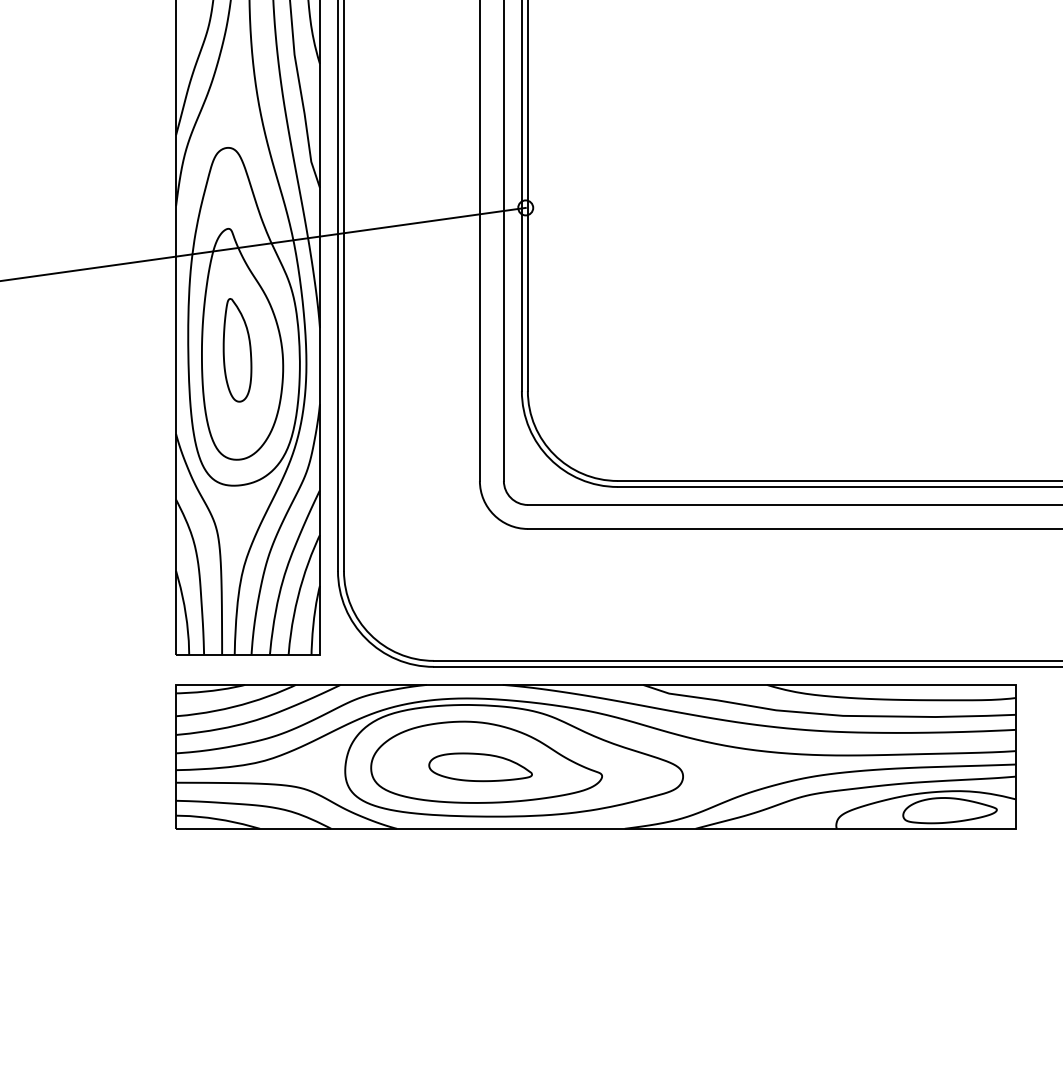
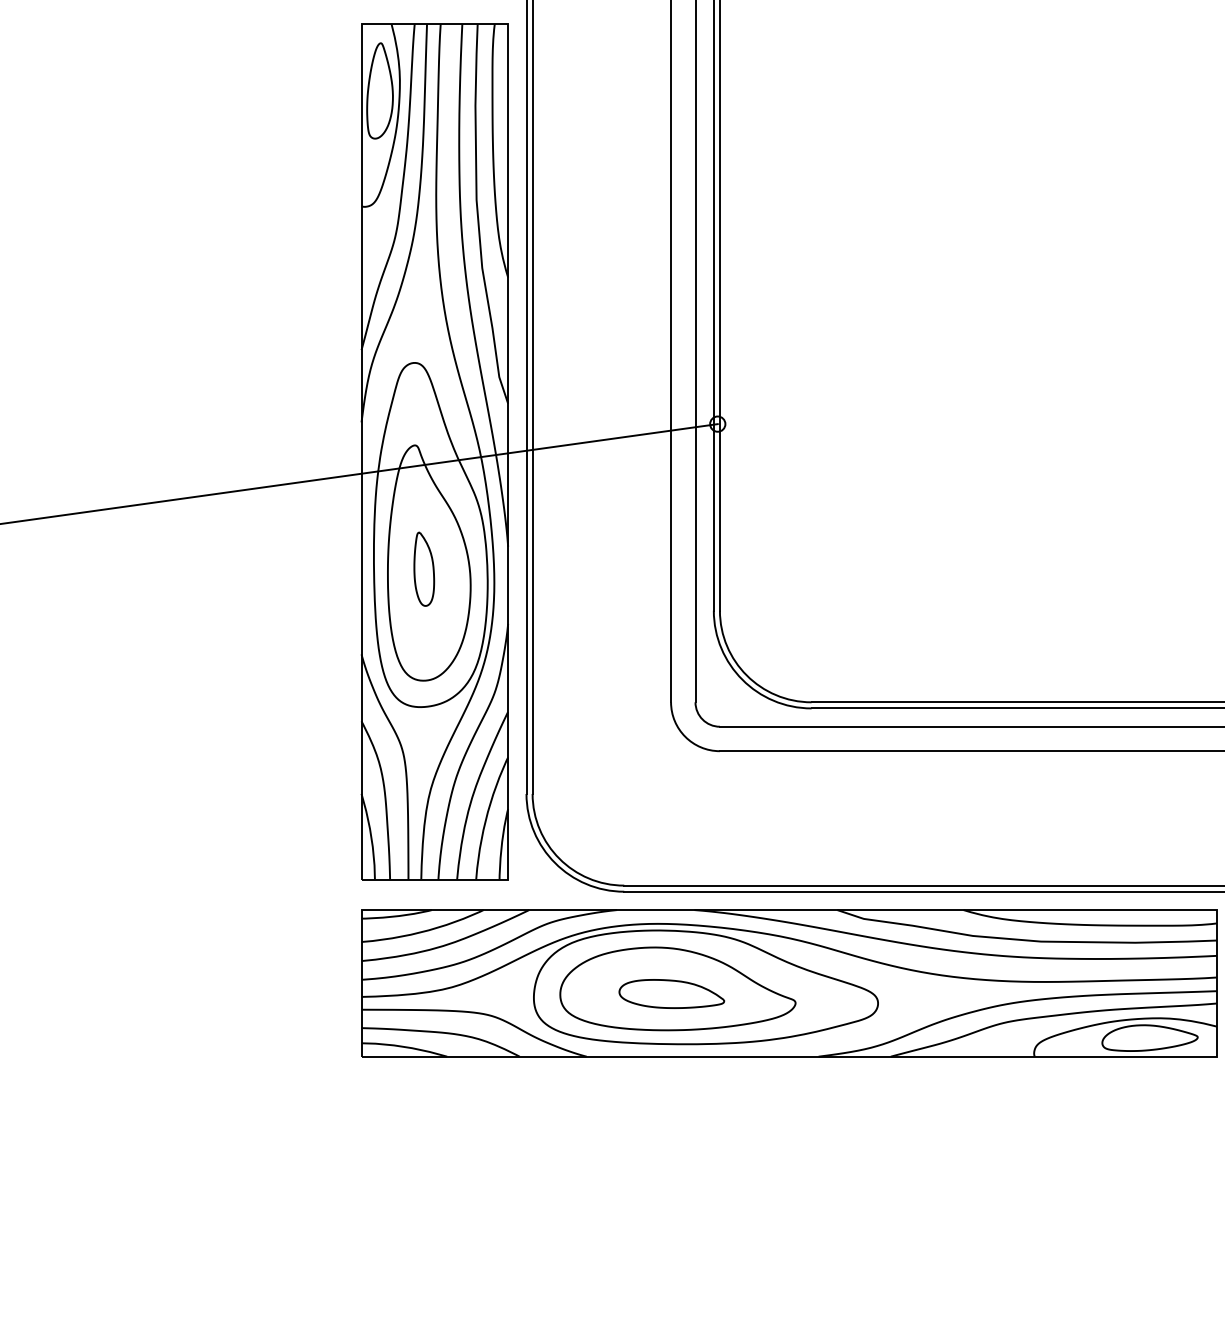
part: (237, 350) -> (424, 569), size x0.7

